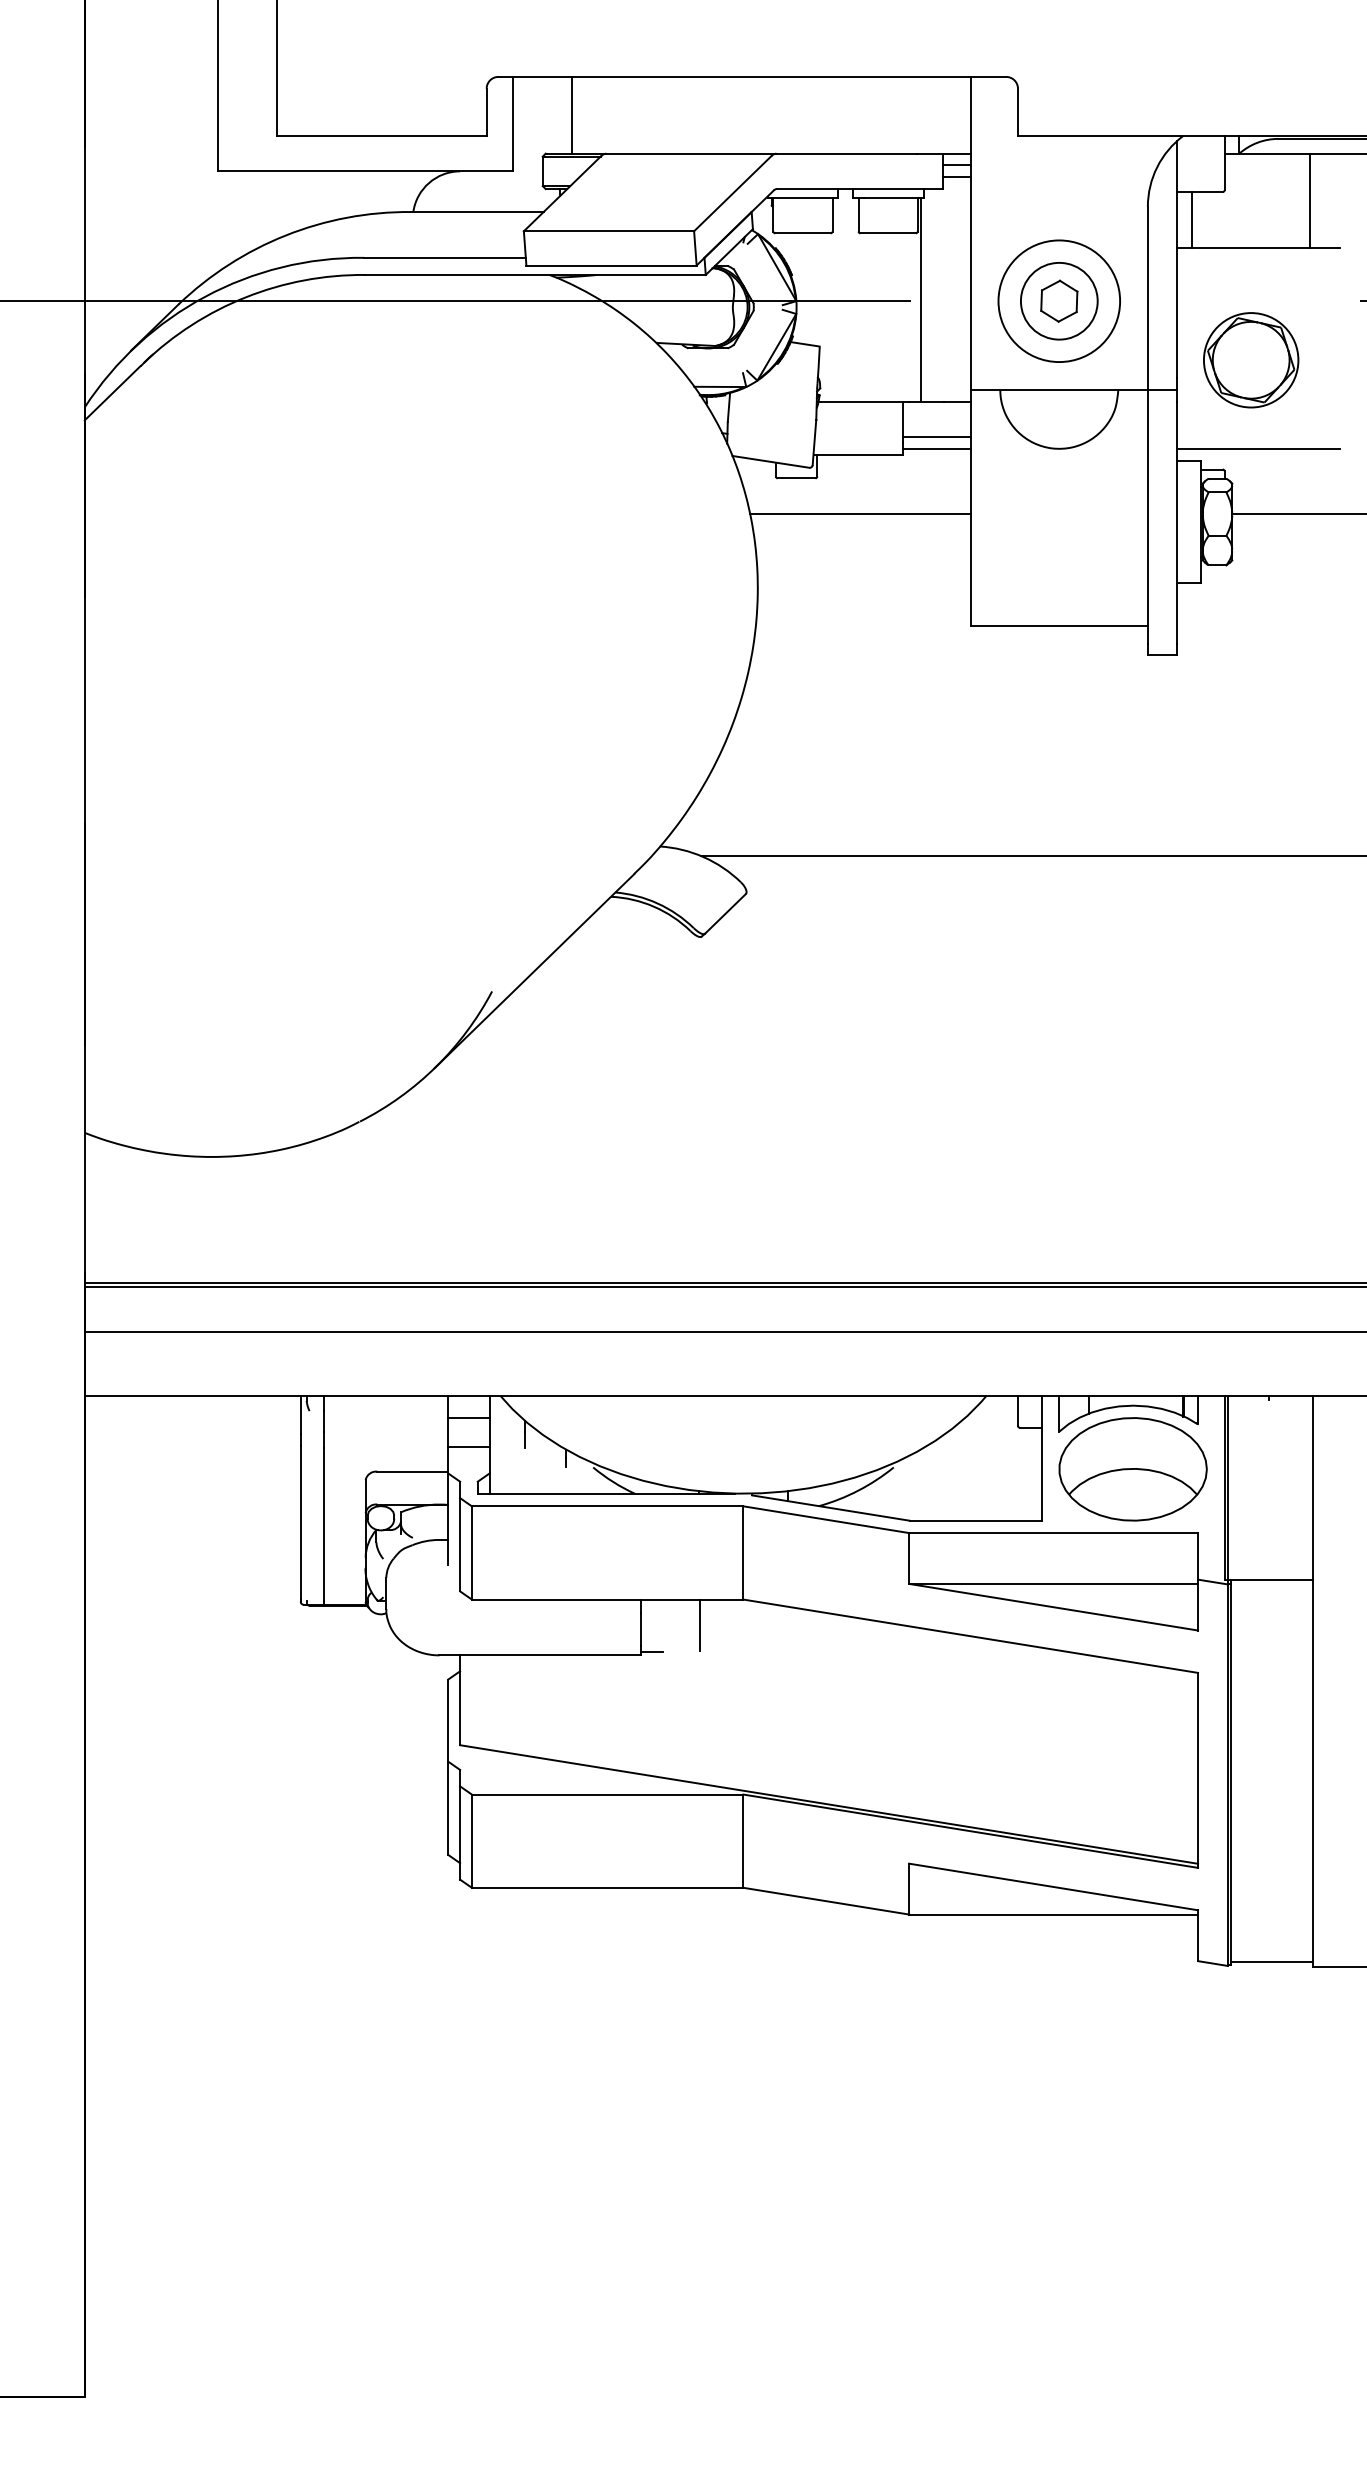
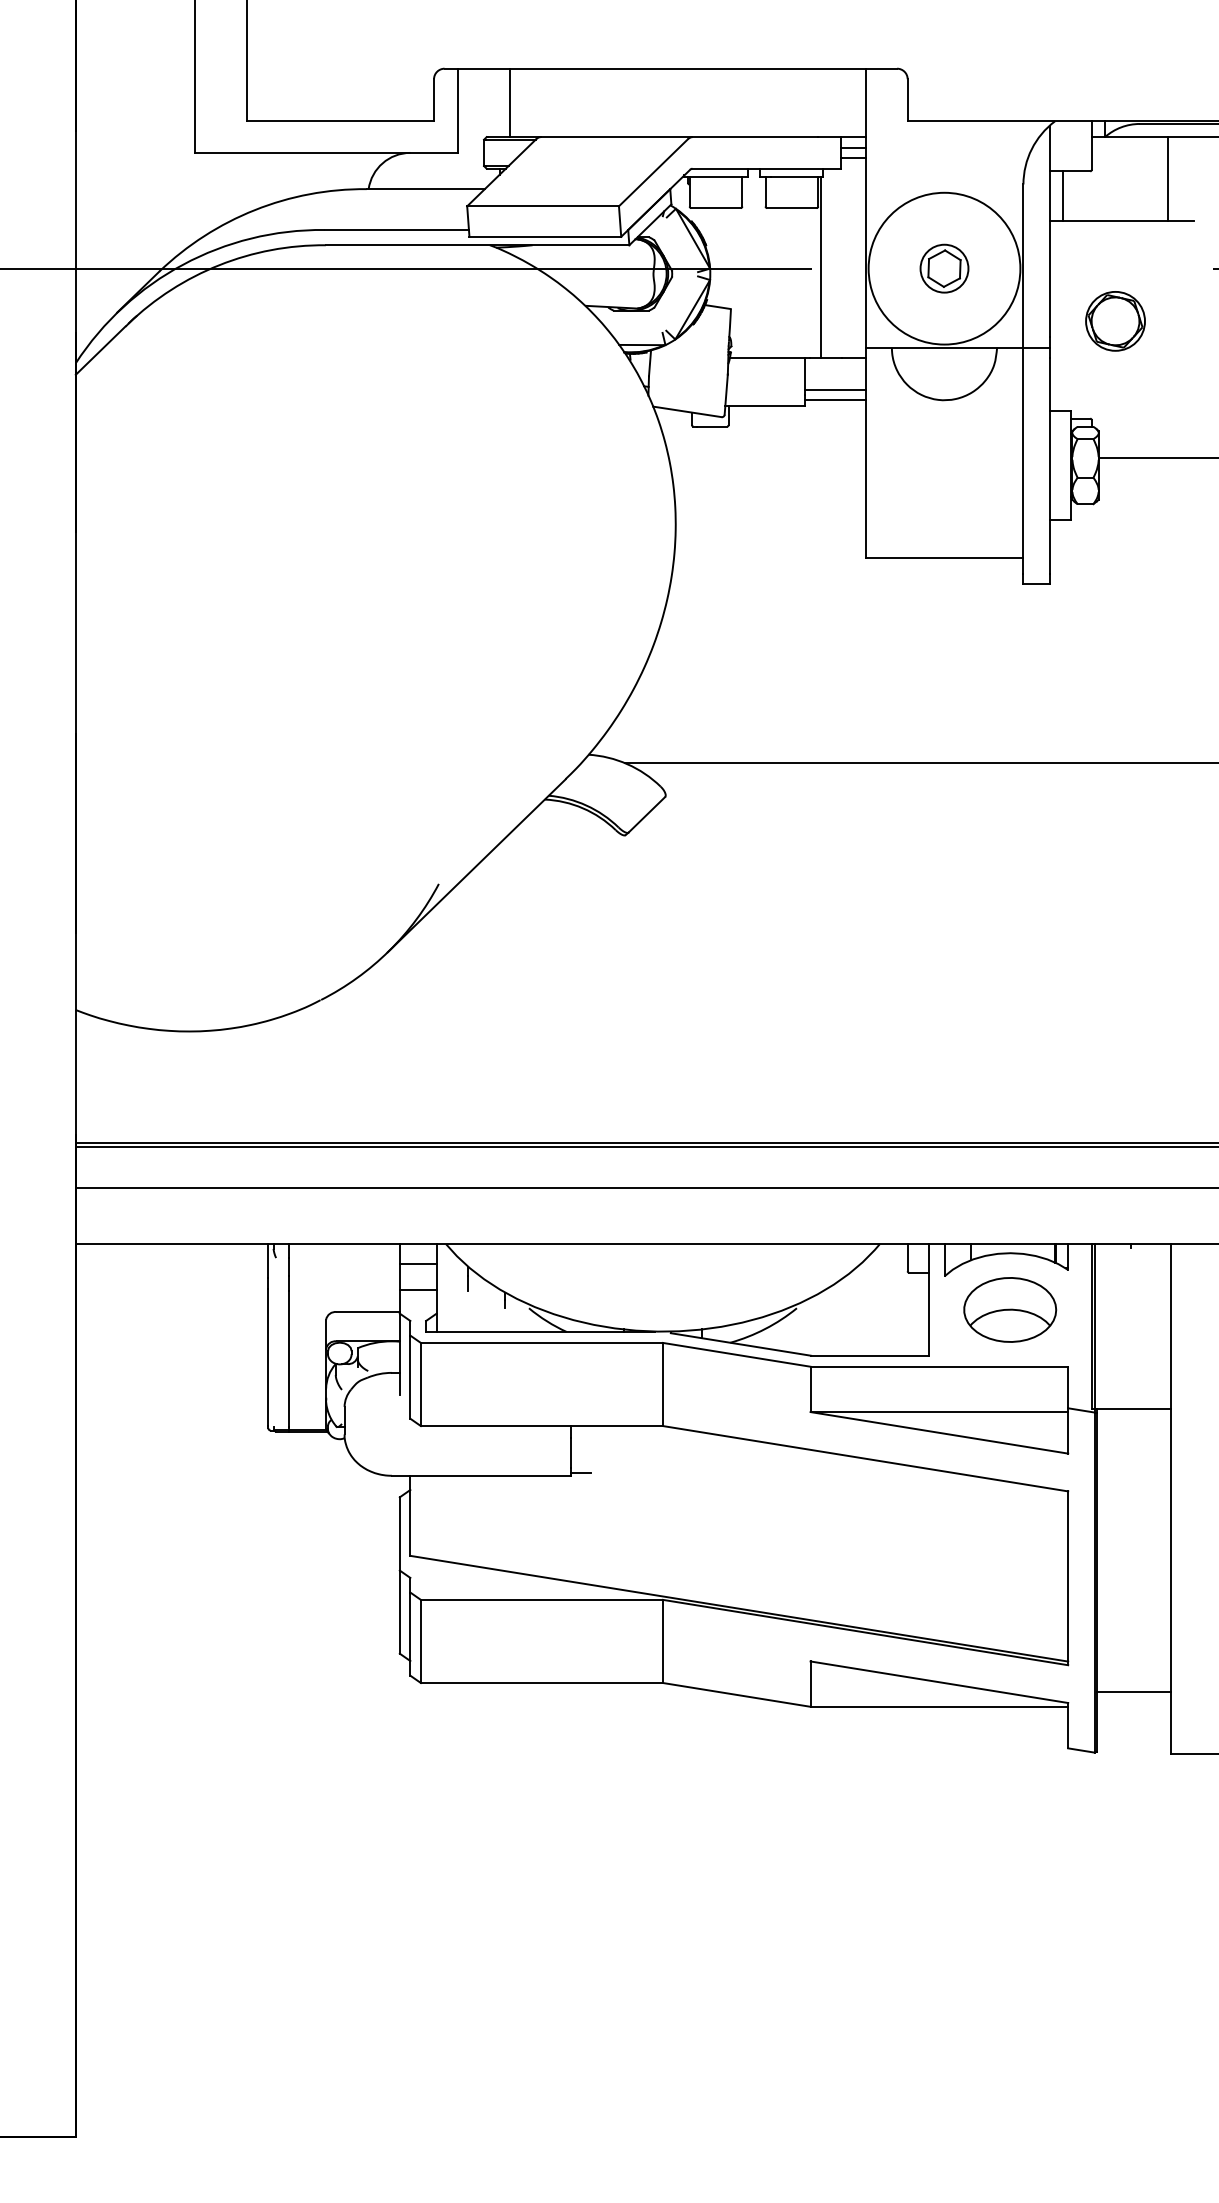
circle: (1059, 301) -> (944, 268), size x0.7
circle: (1059, 301) -> (944, 268), size x1.4
part: (1251, 360) -> (1115, 321), size x0.7
line: (1257, 449) -> (1121, 400), removed
line: (859, 514) -> (766, 458), removed
part: (1132, 1468) -> (1009, 1309), size x0.7
line: (700, 1624) -> (624, 1448), removed
line: (1271, 1961) -> (1133, 1691), moved

